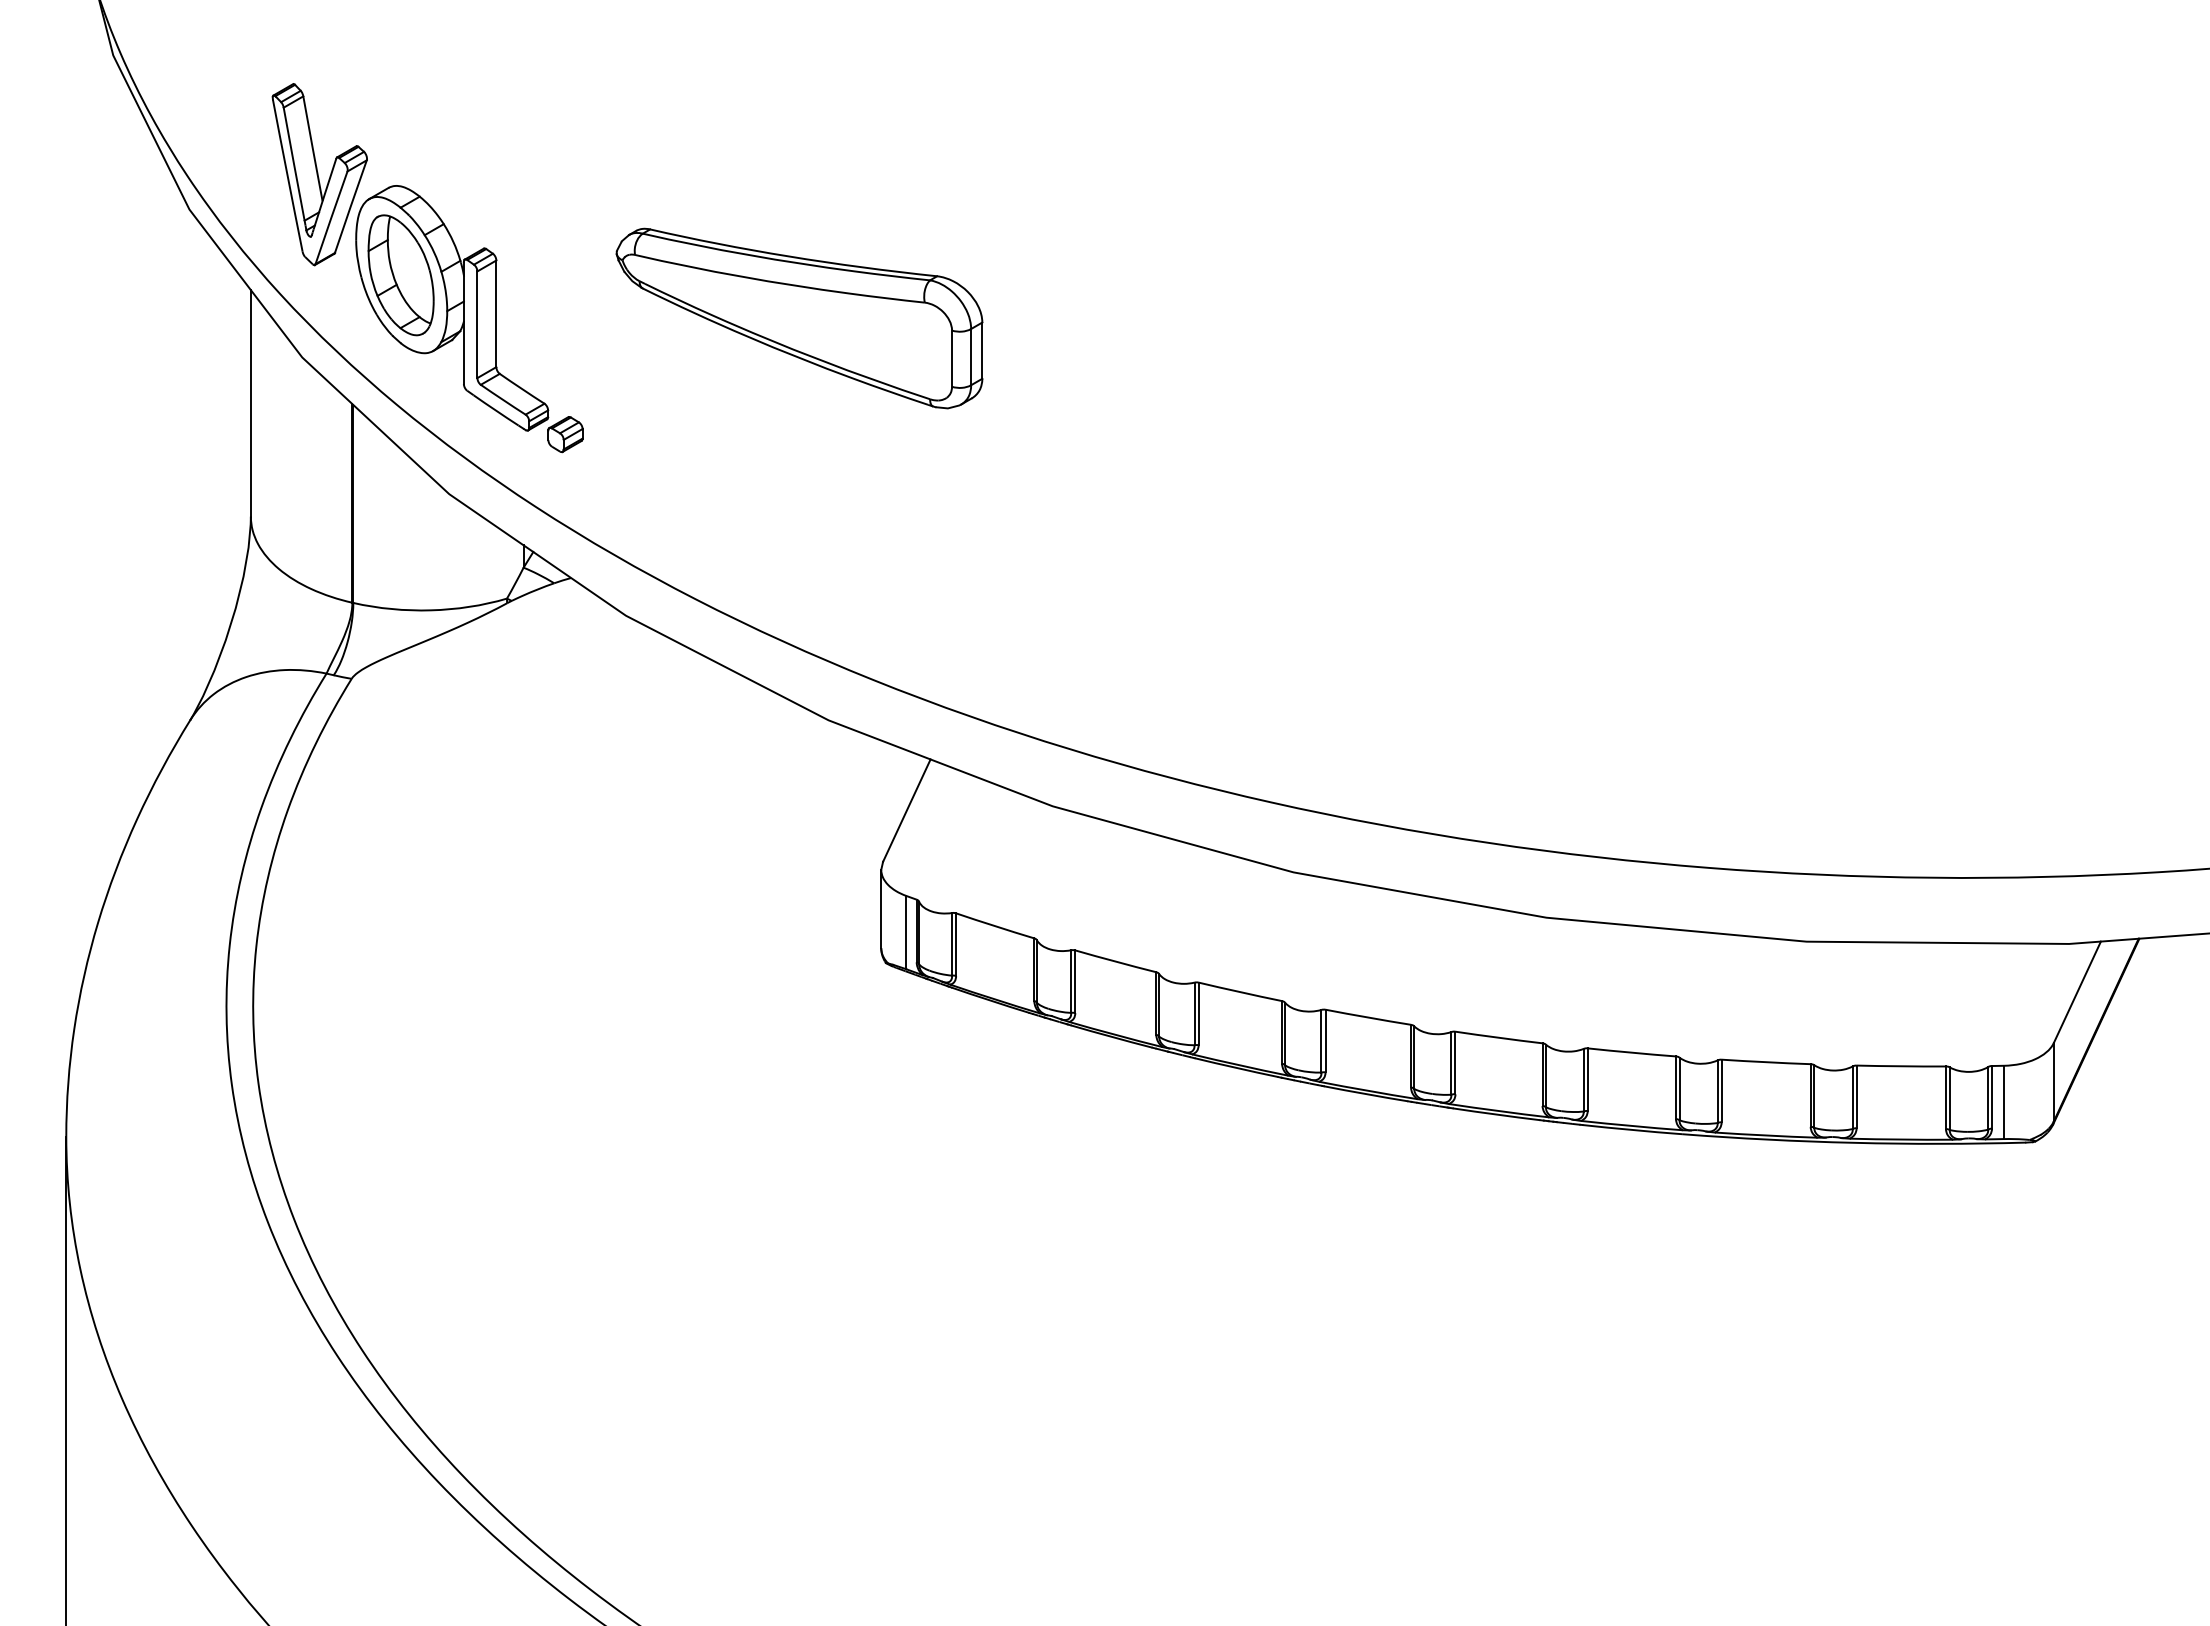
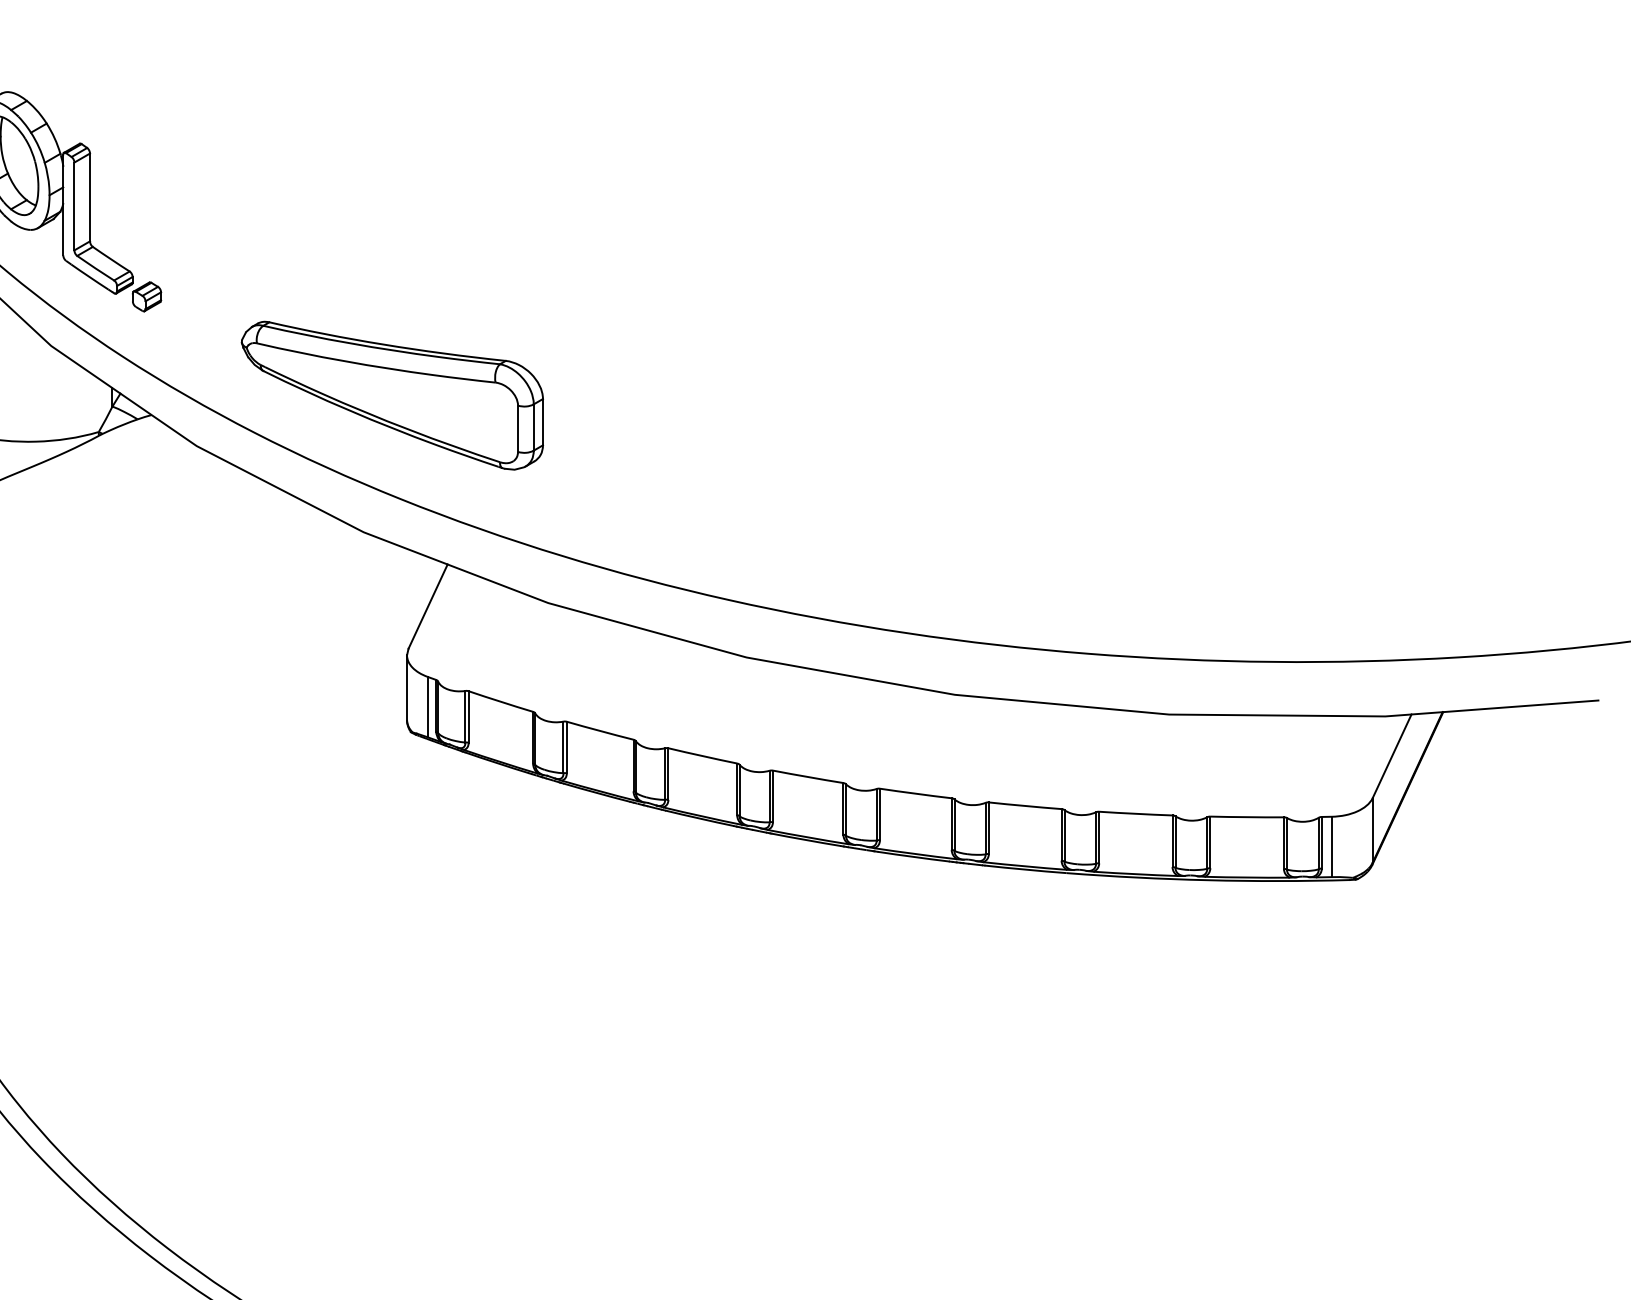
part: (799, 318) -> (392, 395), moved

